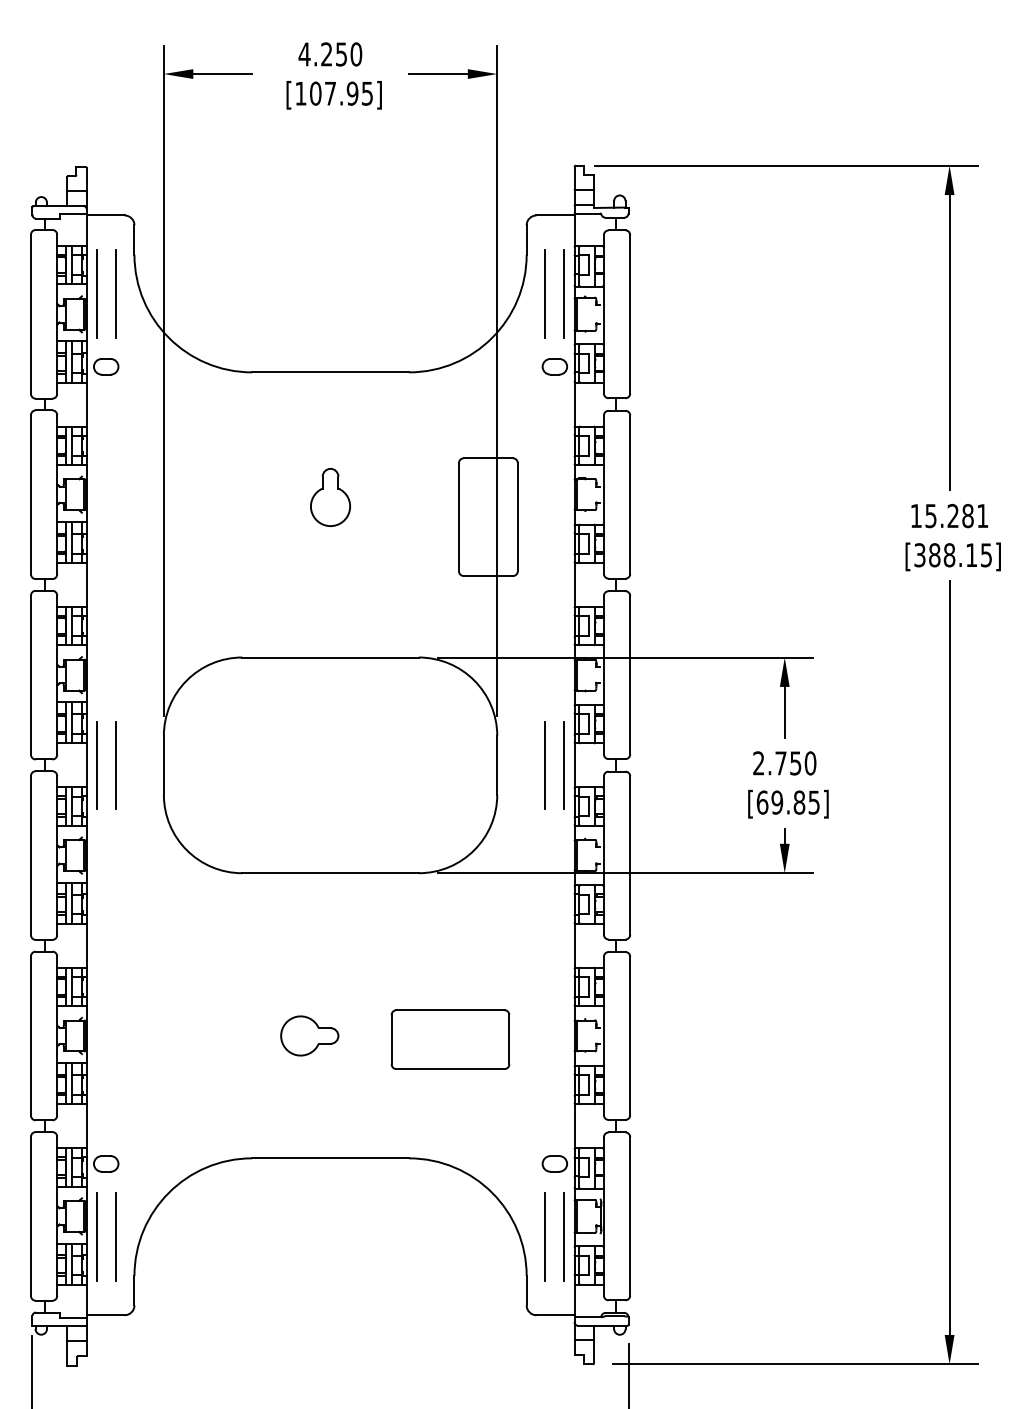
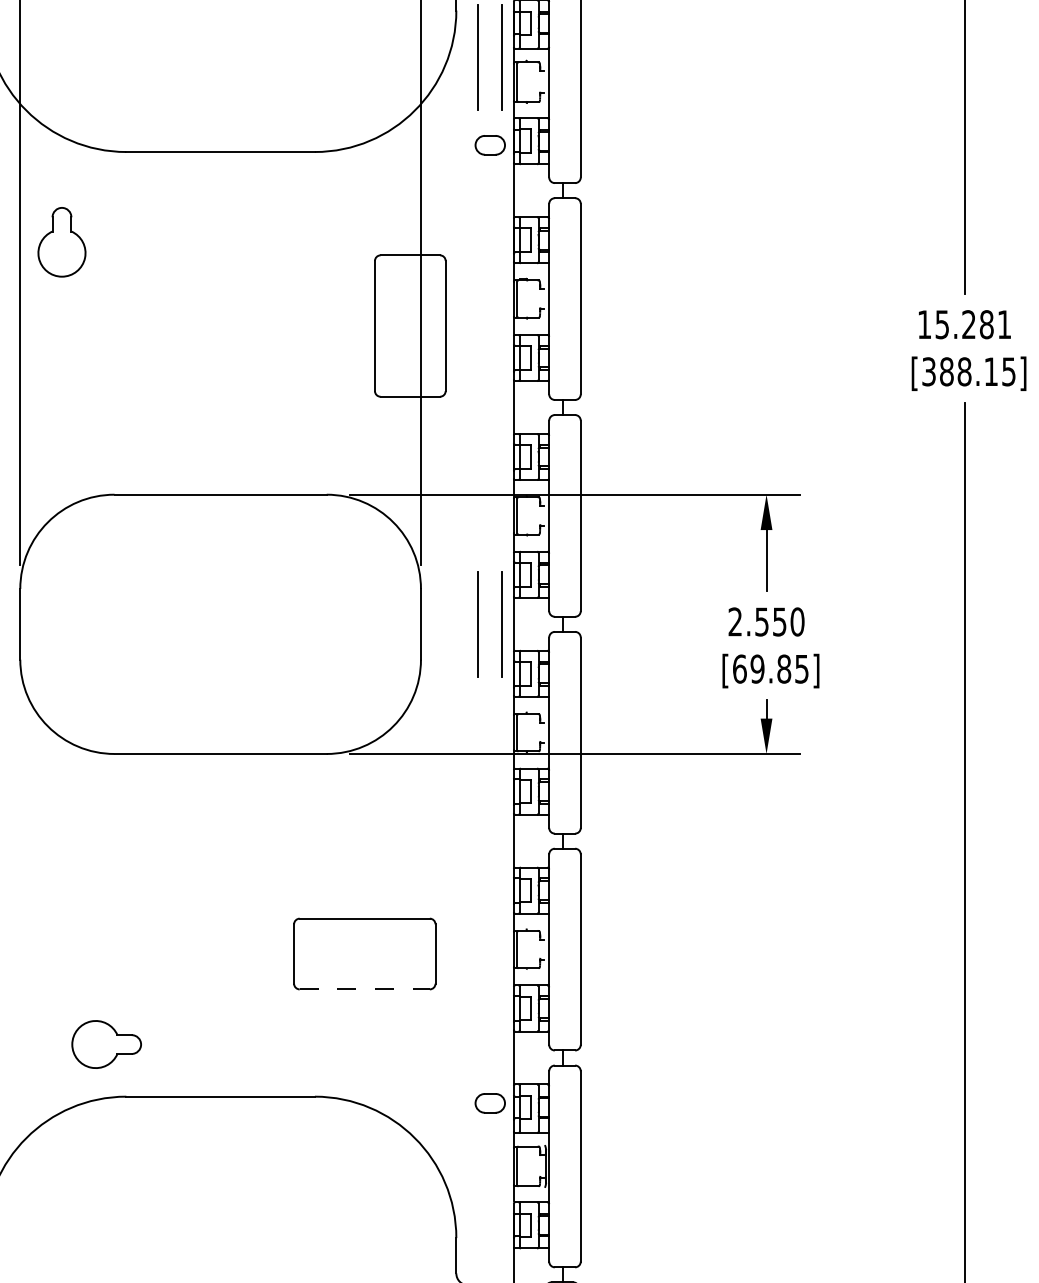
part: (330, 497) -> (61, 242), moved
text: (780, 763) -> (761, 622), 2.750 -> 2.550
part: (309, 1035) -> (106, 1043), moved
line: (451, 1069) -> (365, 989), solid -> dashed
line: (544, 1236) -> (477, 1190), removed
line: (563, 1236) -> (500, 1190), removed

